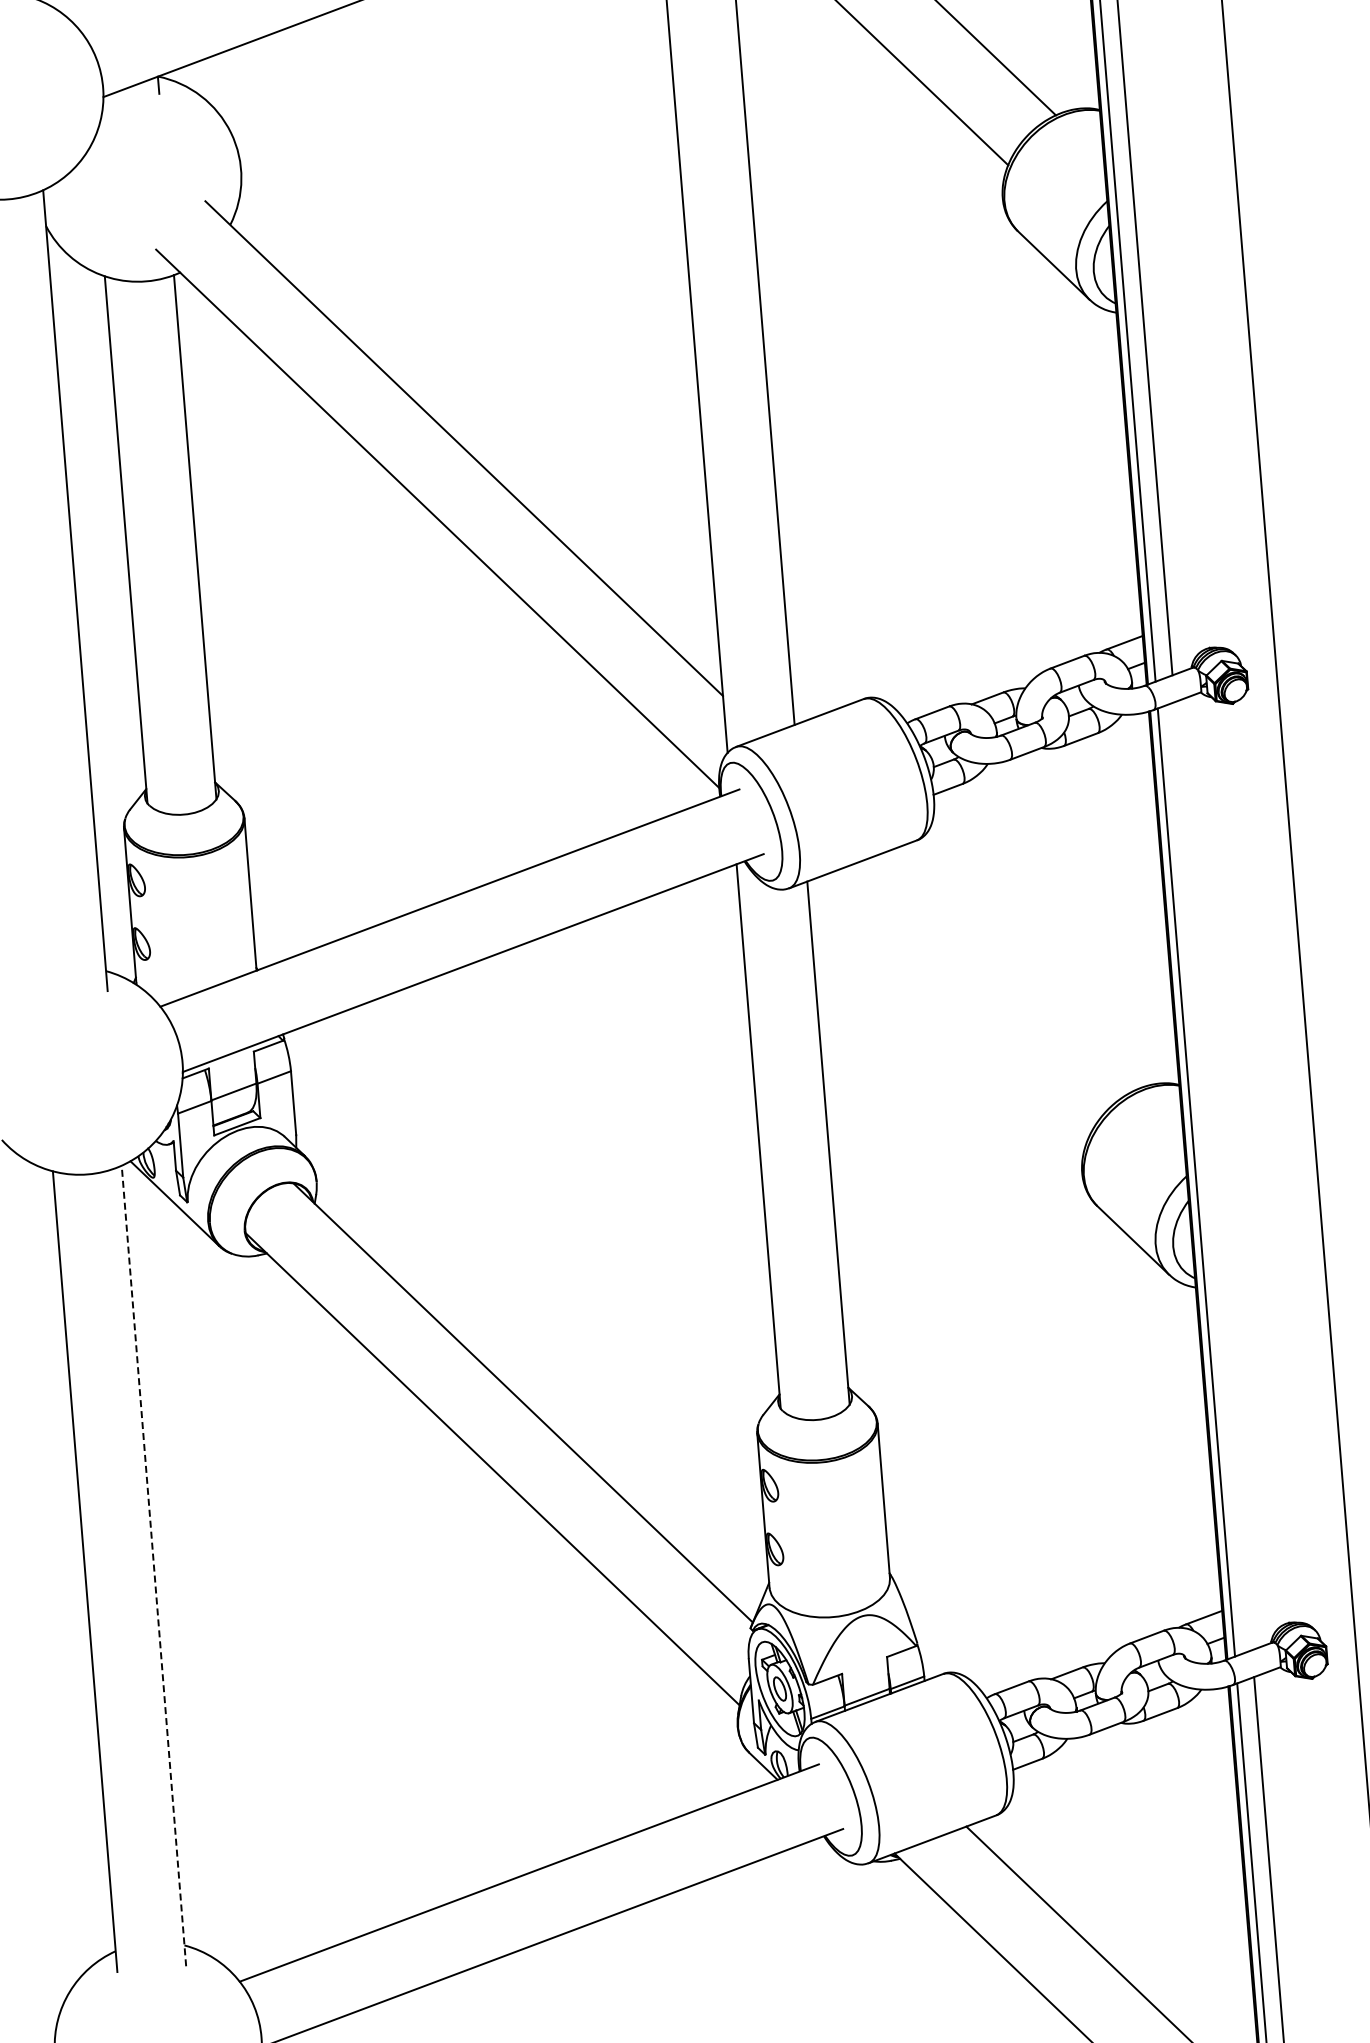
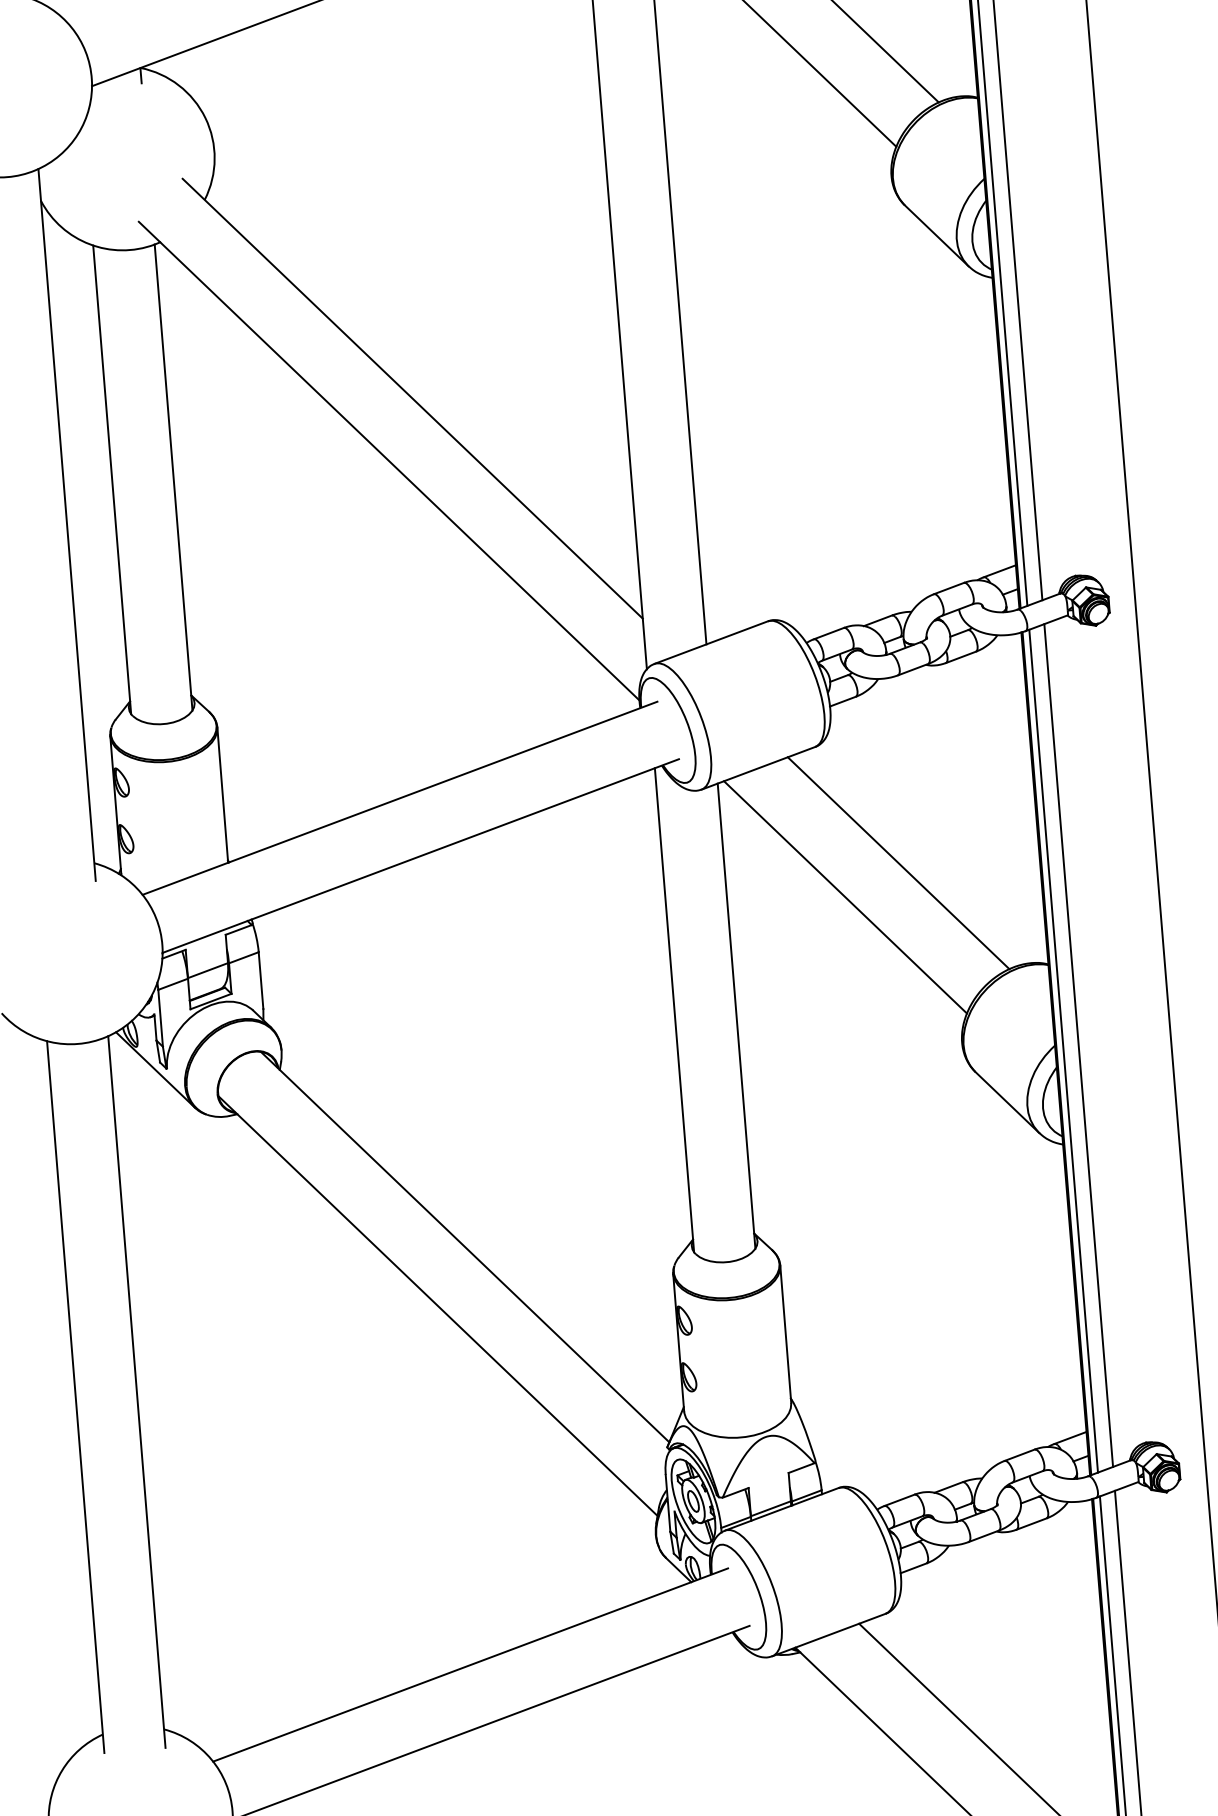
line: (1010, 970) -> (898, 862), added
line: (950, 1009) -> (845, 897), added
line: (1212, 1176) -> (1077, 1045), added
line: (153, 1566) -> (136, 1392), dashed -> solid

